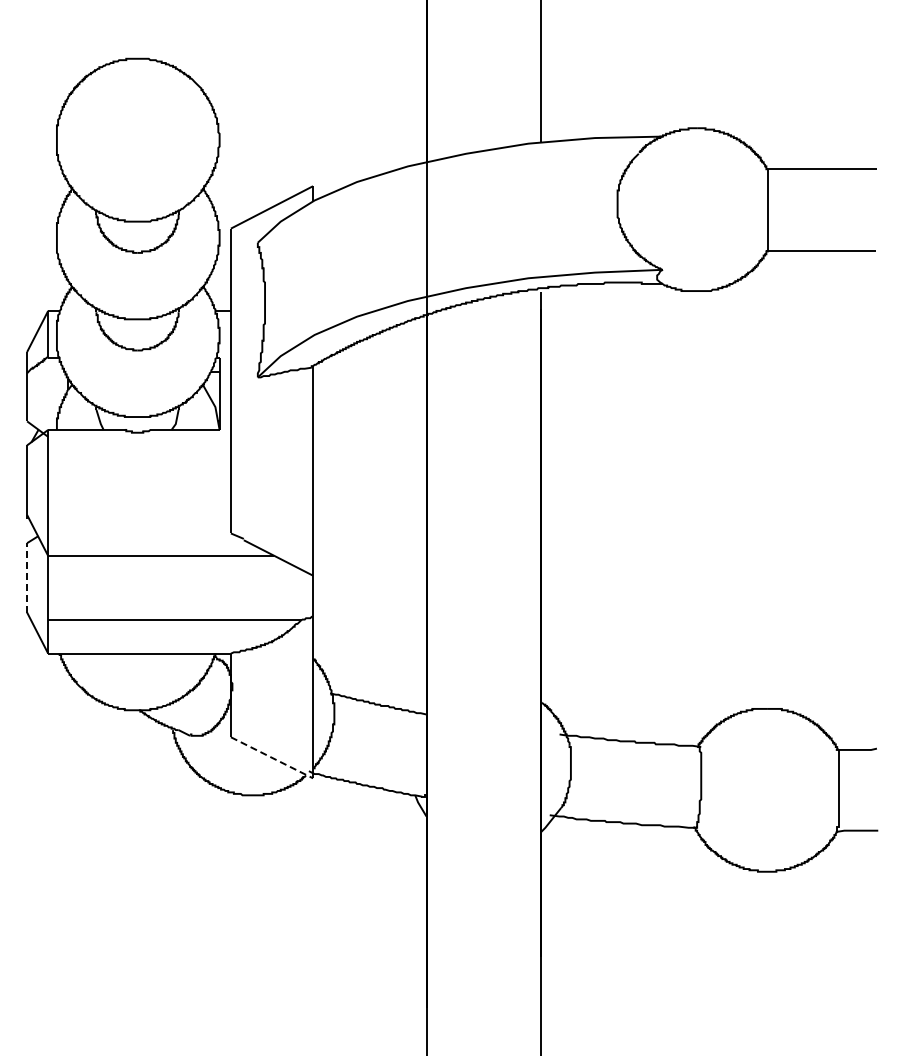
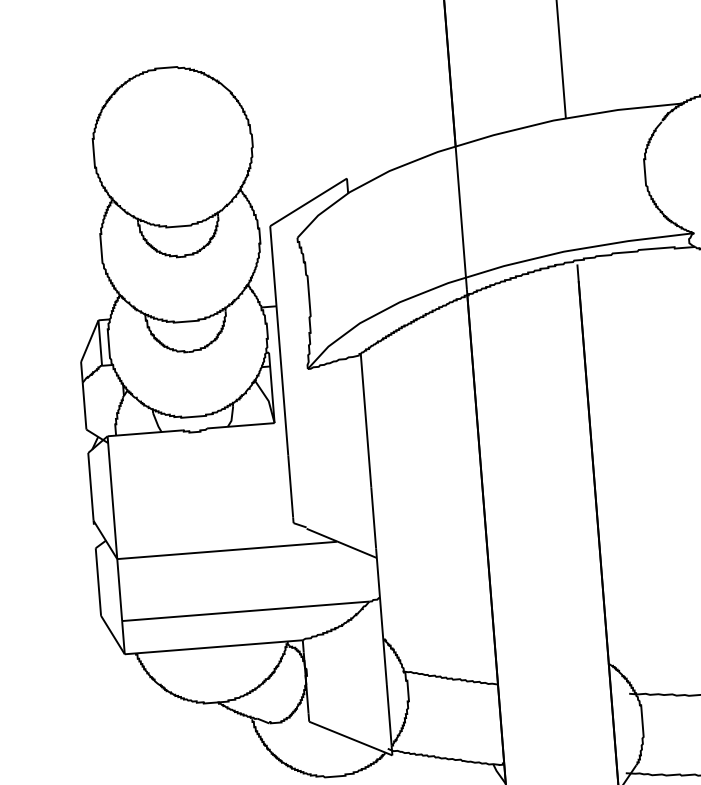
line: (27, 577) -> (98, 581), dashed -> solid
line: (272, 757) -> (351, 738), dashed -> solid

